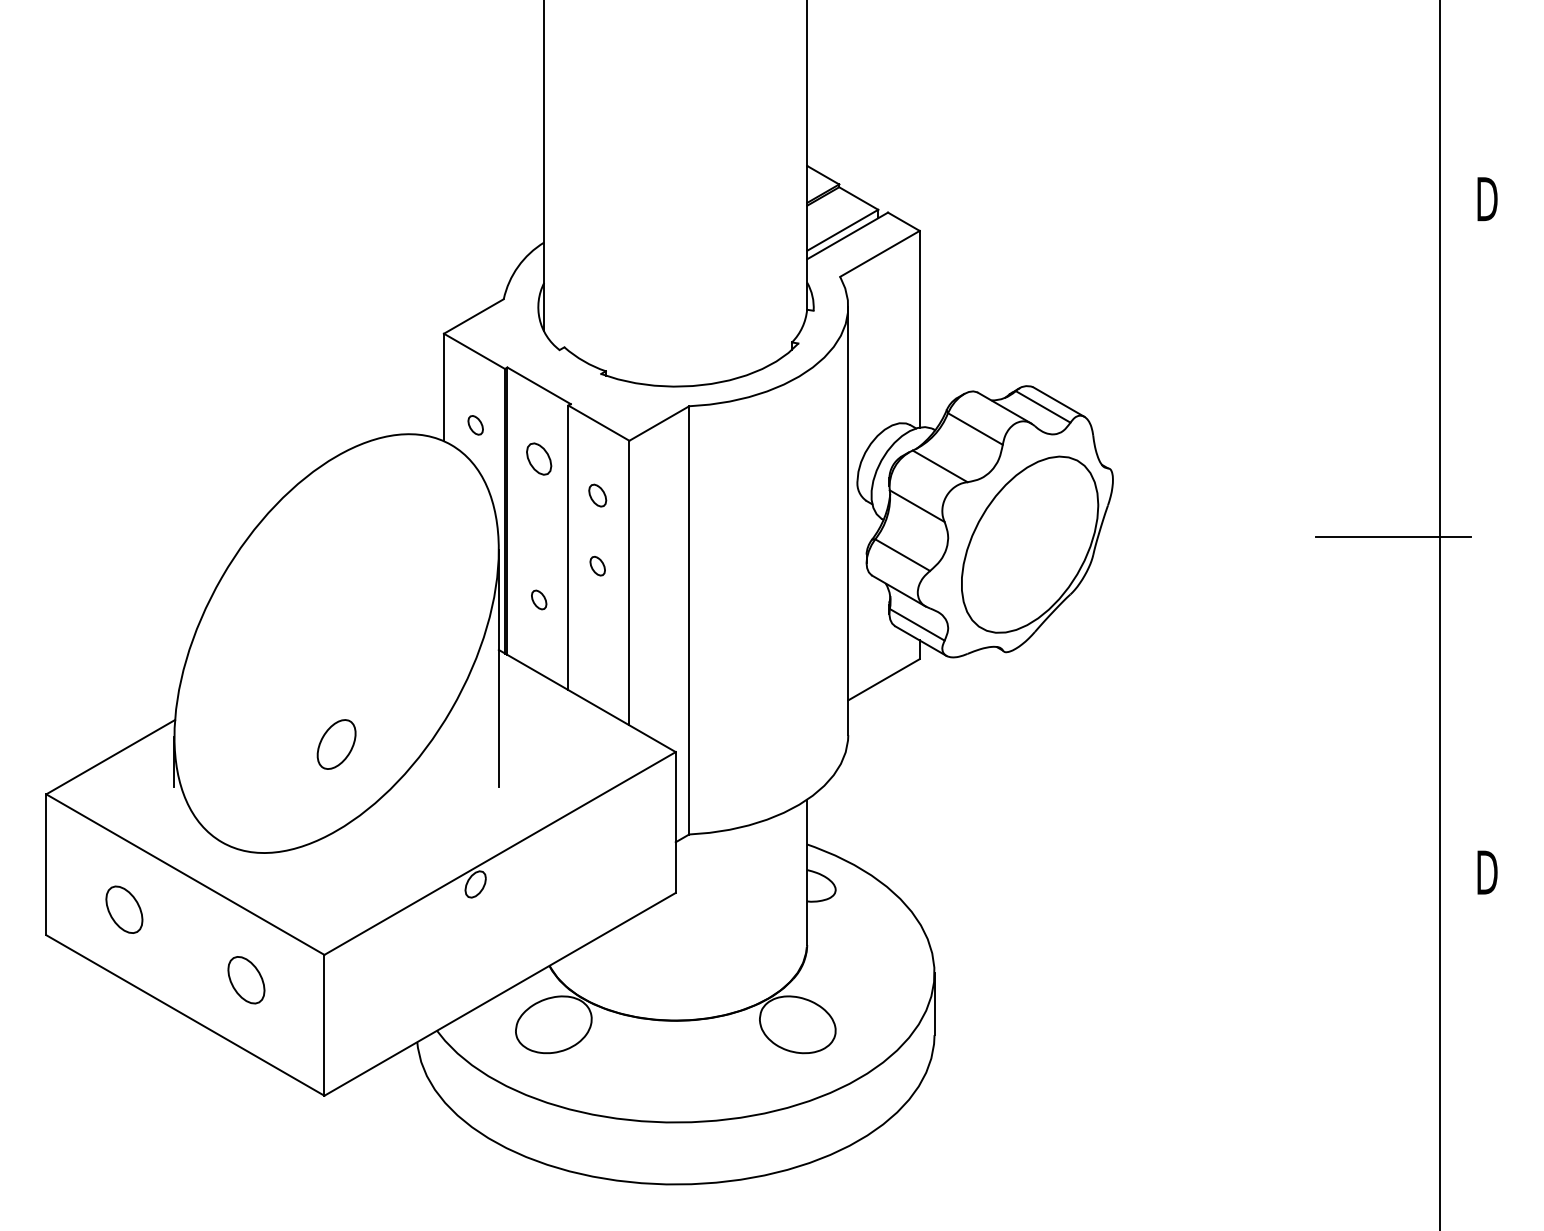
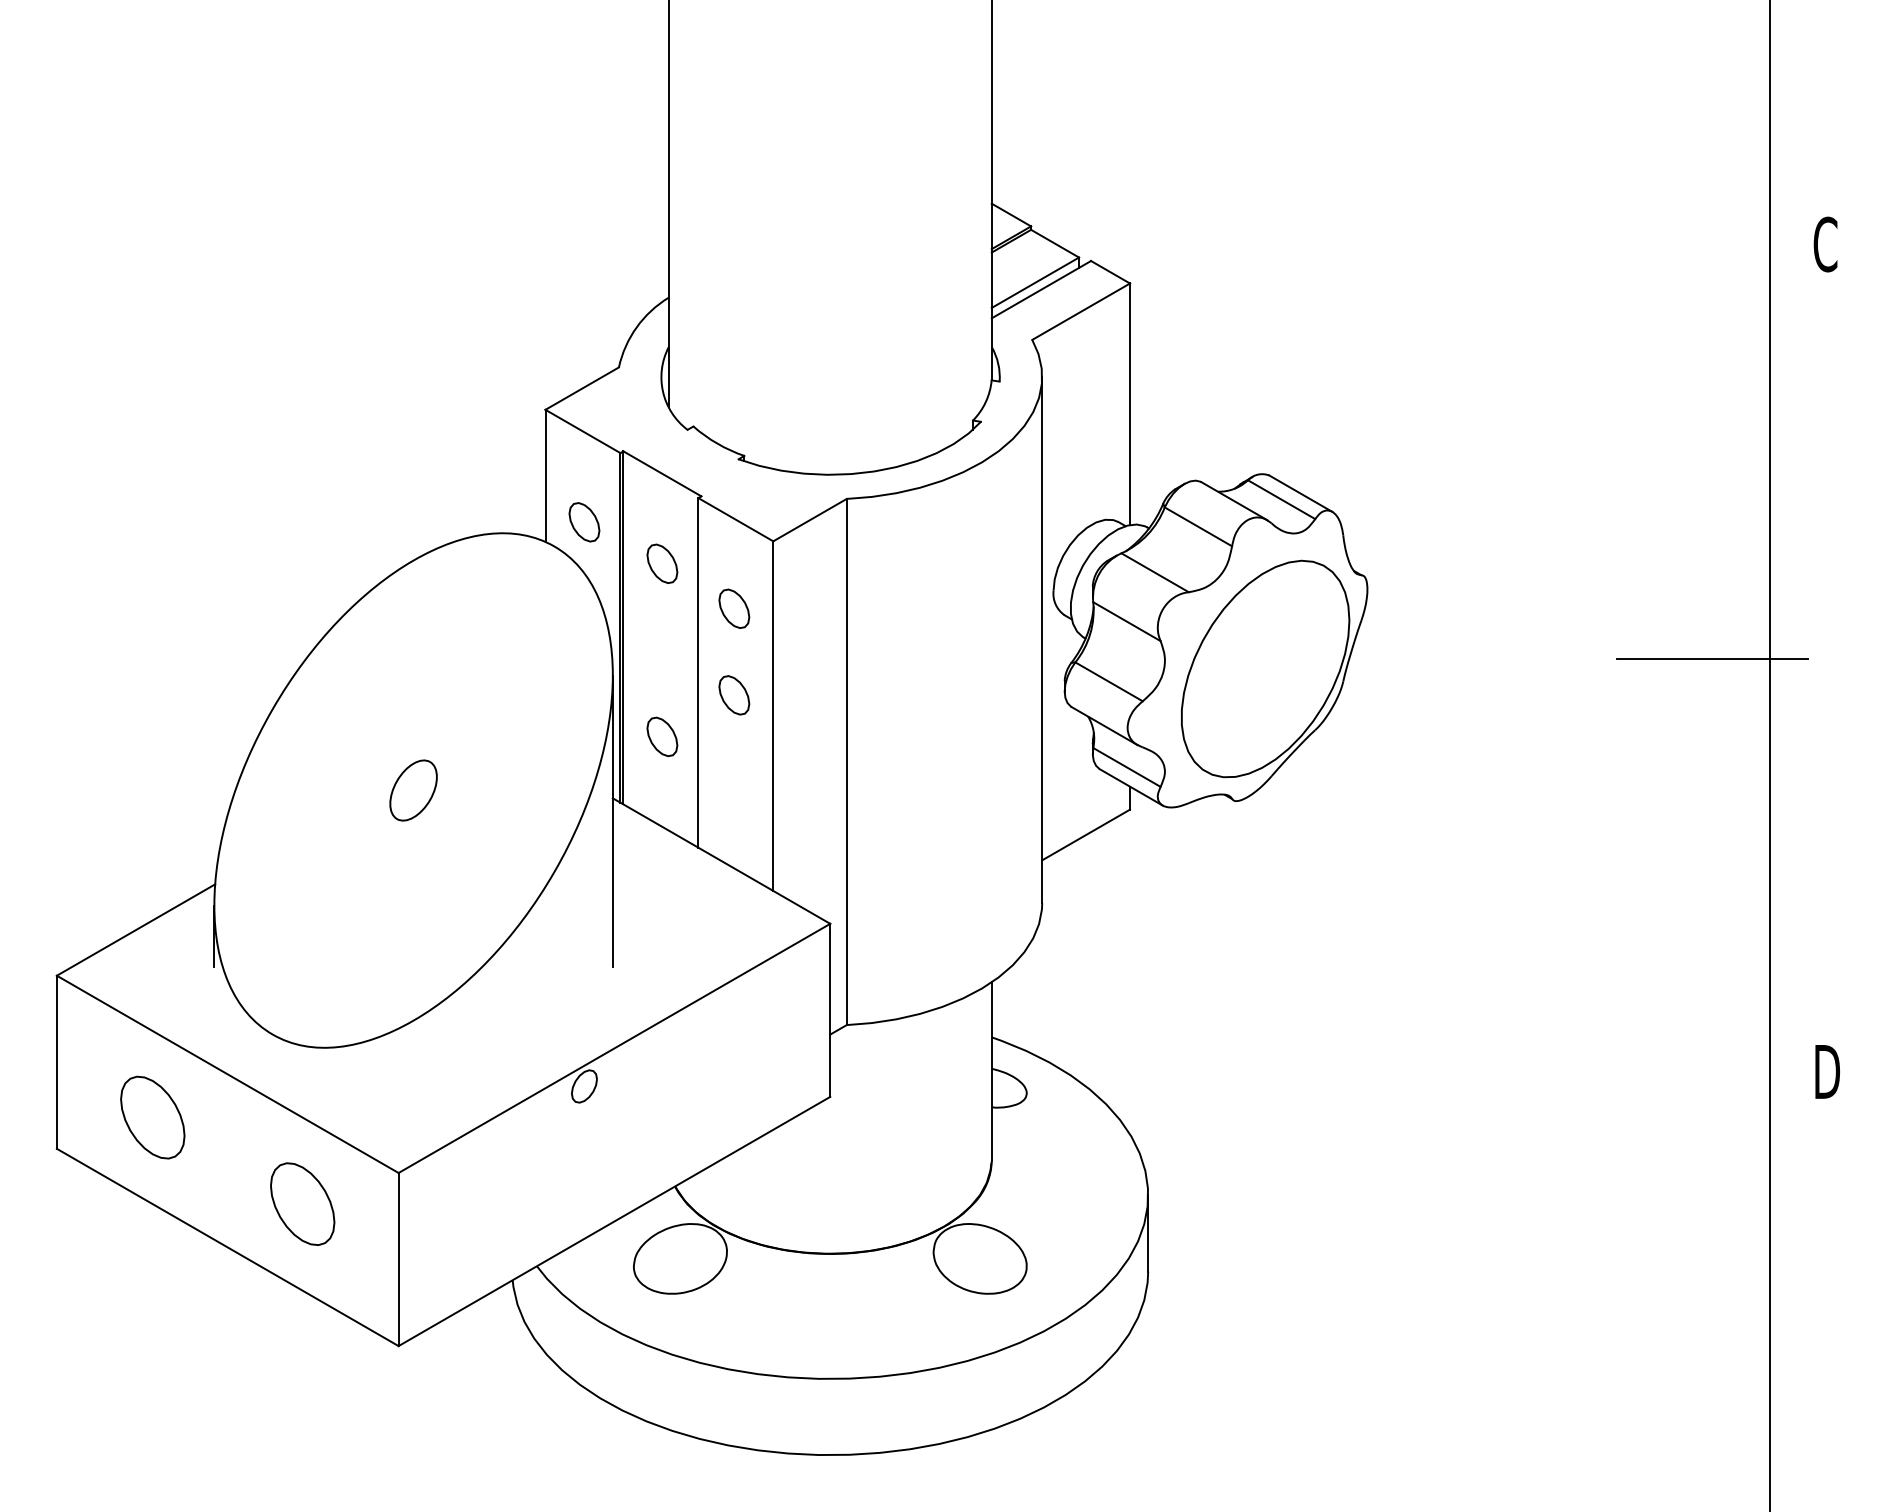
text: (1486, 199) -> (1826, 244), D -> C
part: (475, 425) -> (584, 522), size x1.67
part: (597, 495) -> (734, 608), size x1.43
part: (597, 566) -> (734, 695), size x1.67
part: (539, 599) -> (662, 736), size x1.67
part: (336, 744) -> (413, 790), moved
part: (124, 909) -> (152, 1117), size x1.43
part: (246, 979) -> (302, 1203), size x1.43

